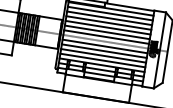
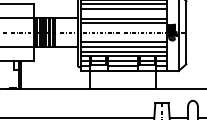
line: (108, 22) -> (123, 13), removed
line: (106, 36) -> (123, 27), removed
line: (104, 46) -> (123, 37), removed

